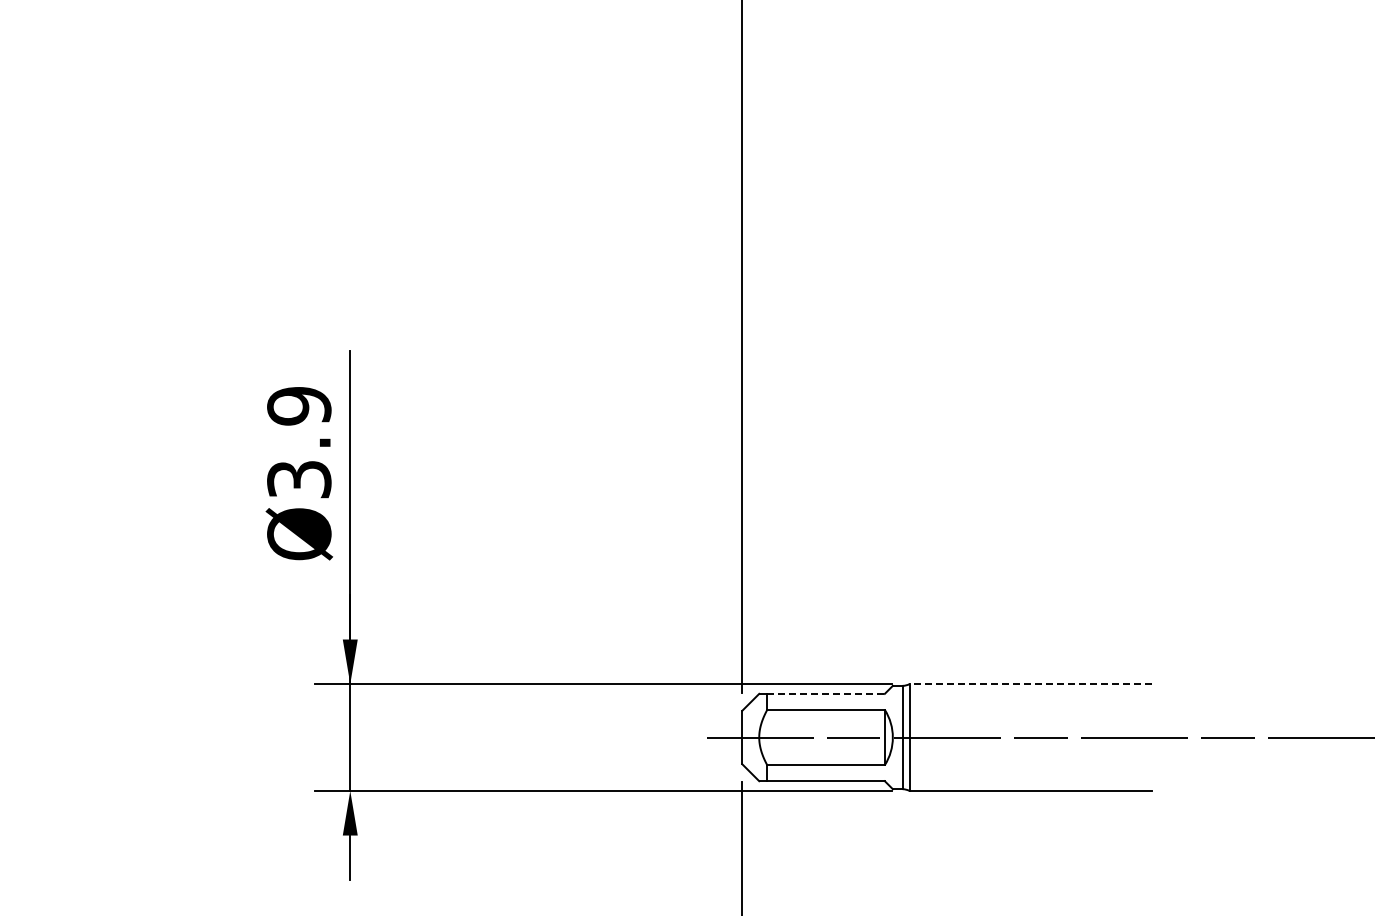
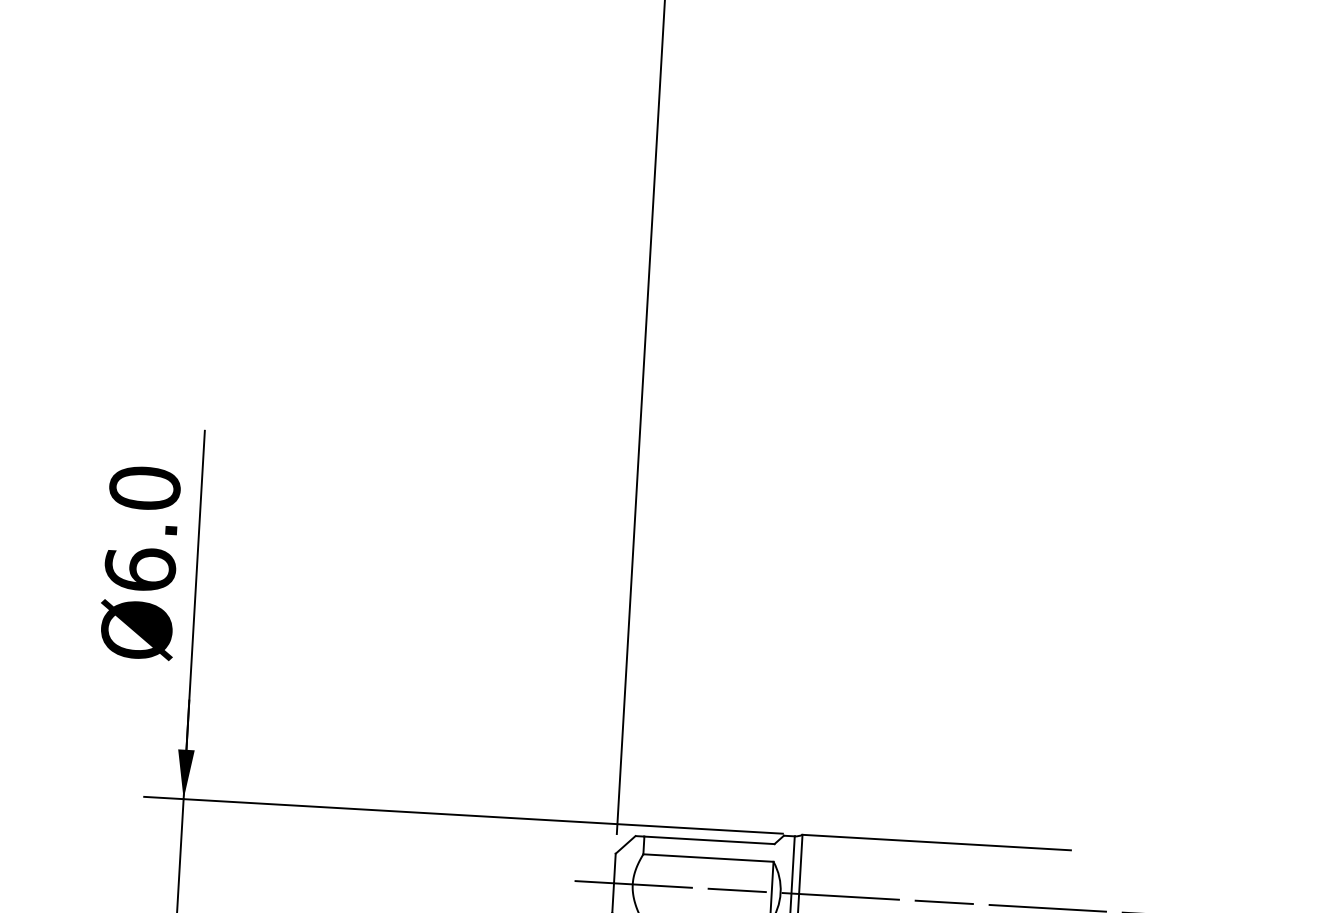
text: (299, 442) -> (142, 528), Ø3.9 -> Ø6.0
line: (1030, 684) -> (936, 843), dashed -> solid
line: (826, 693) -> (709, 839), dashed -> solid

